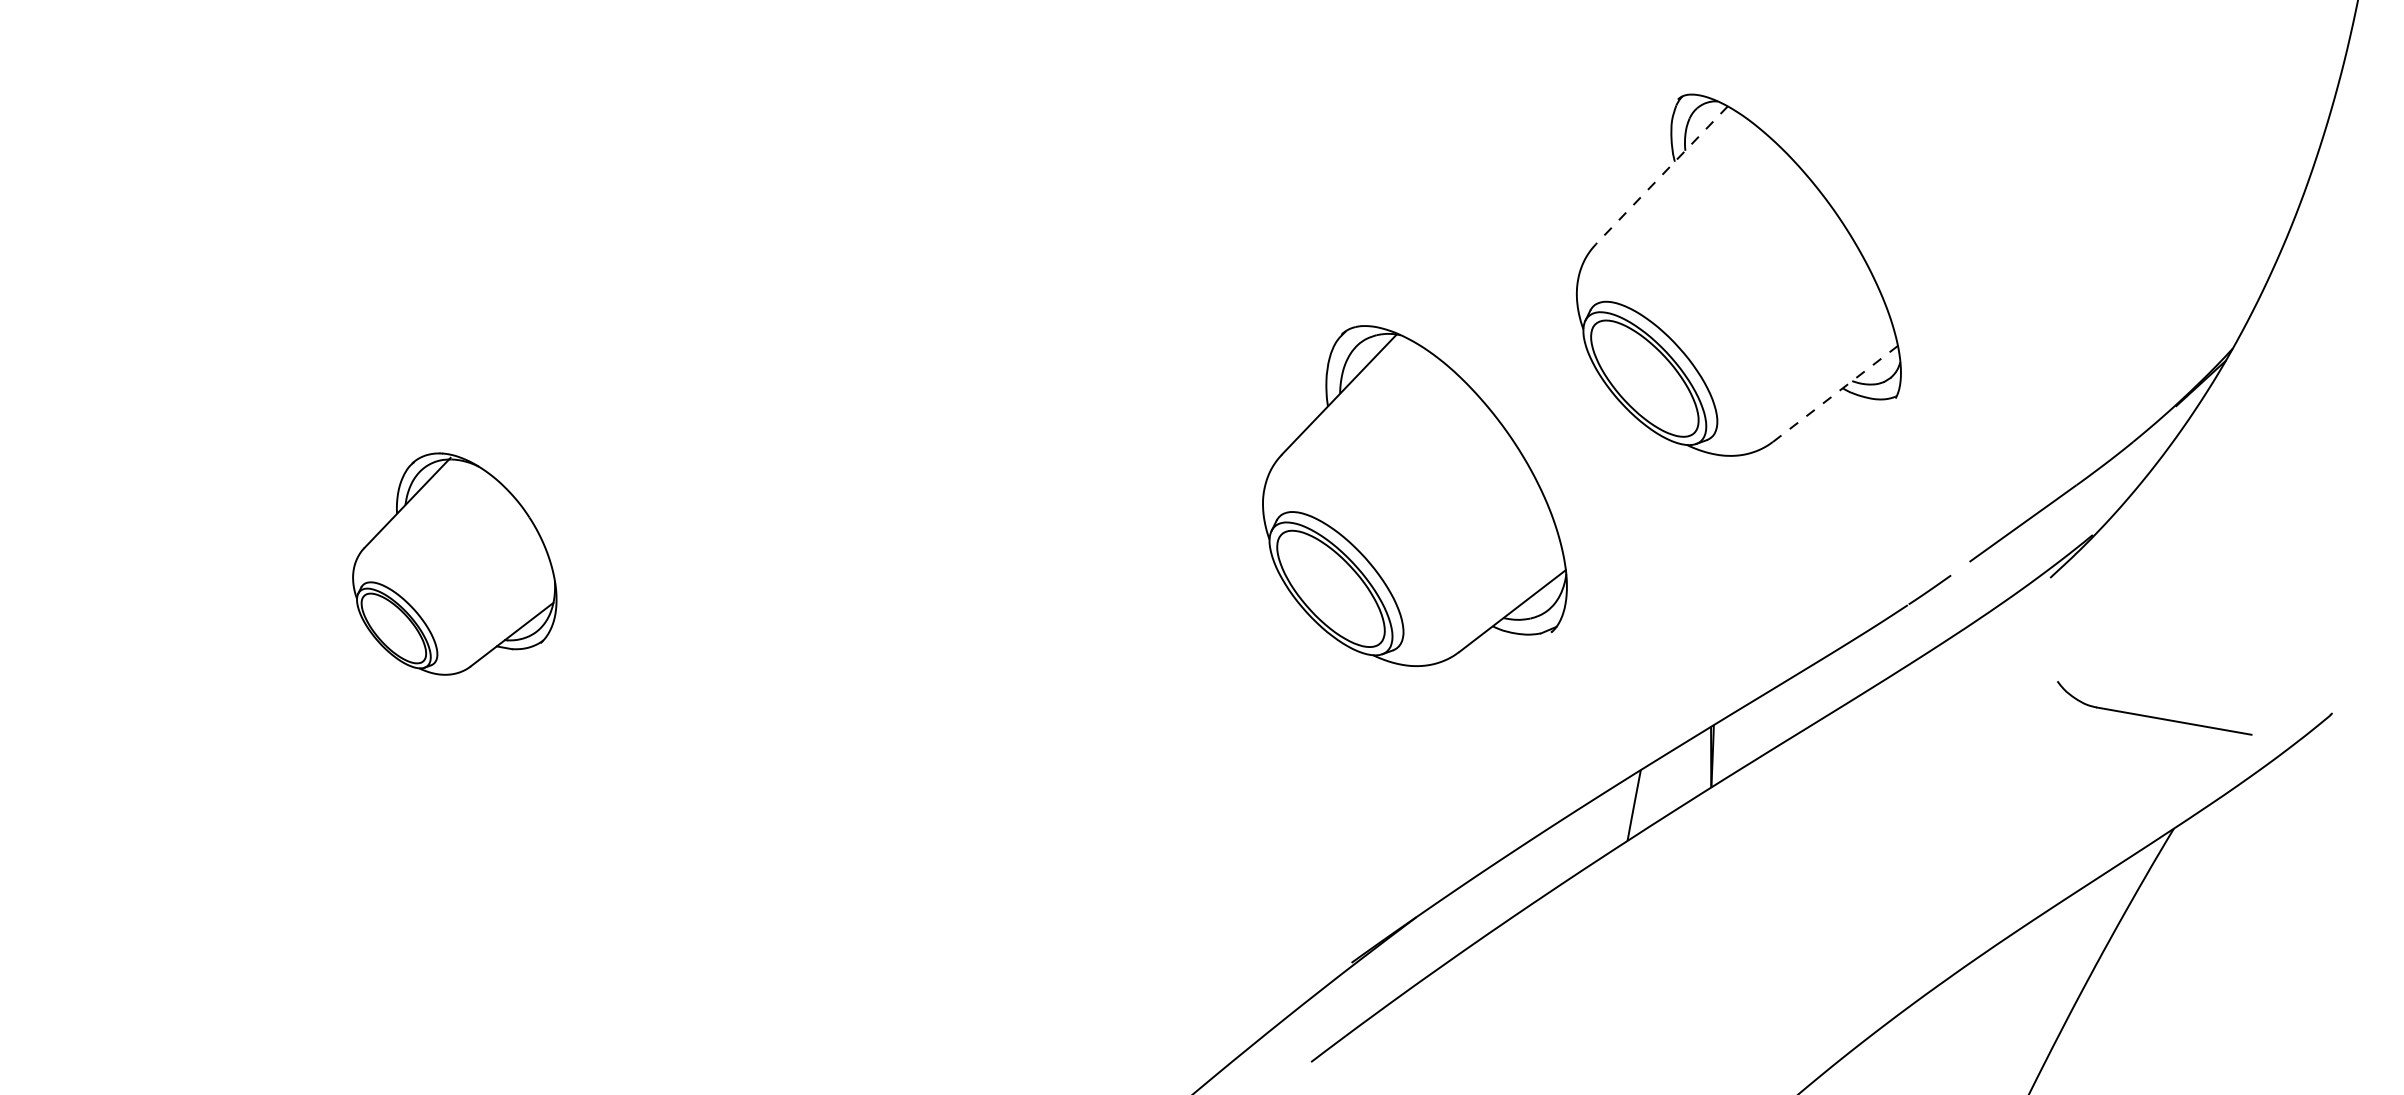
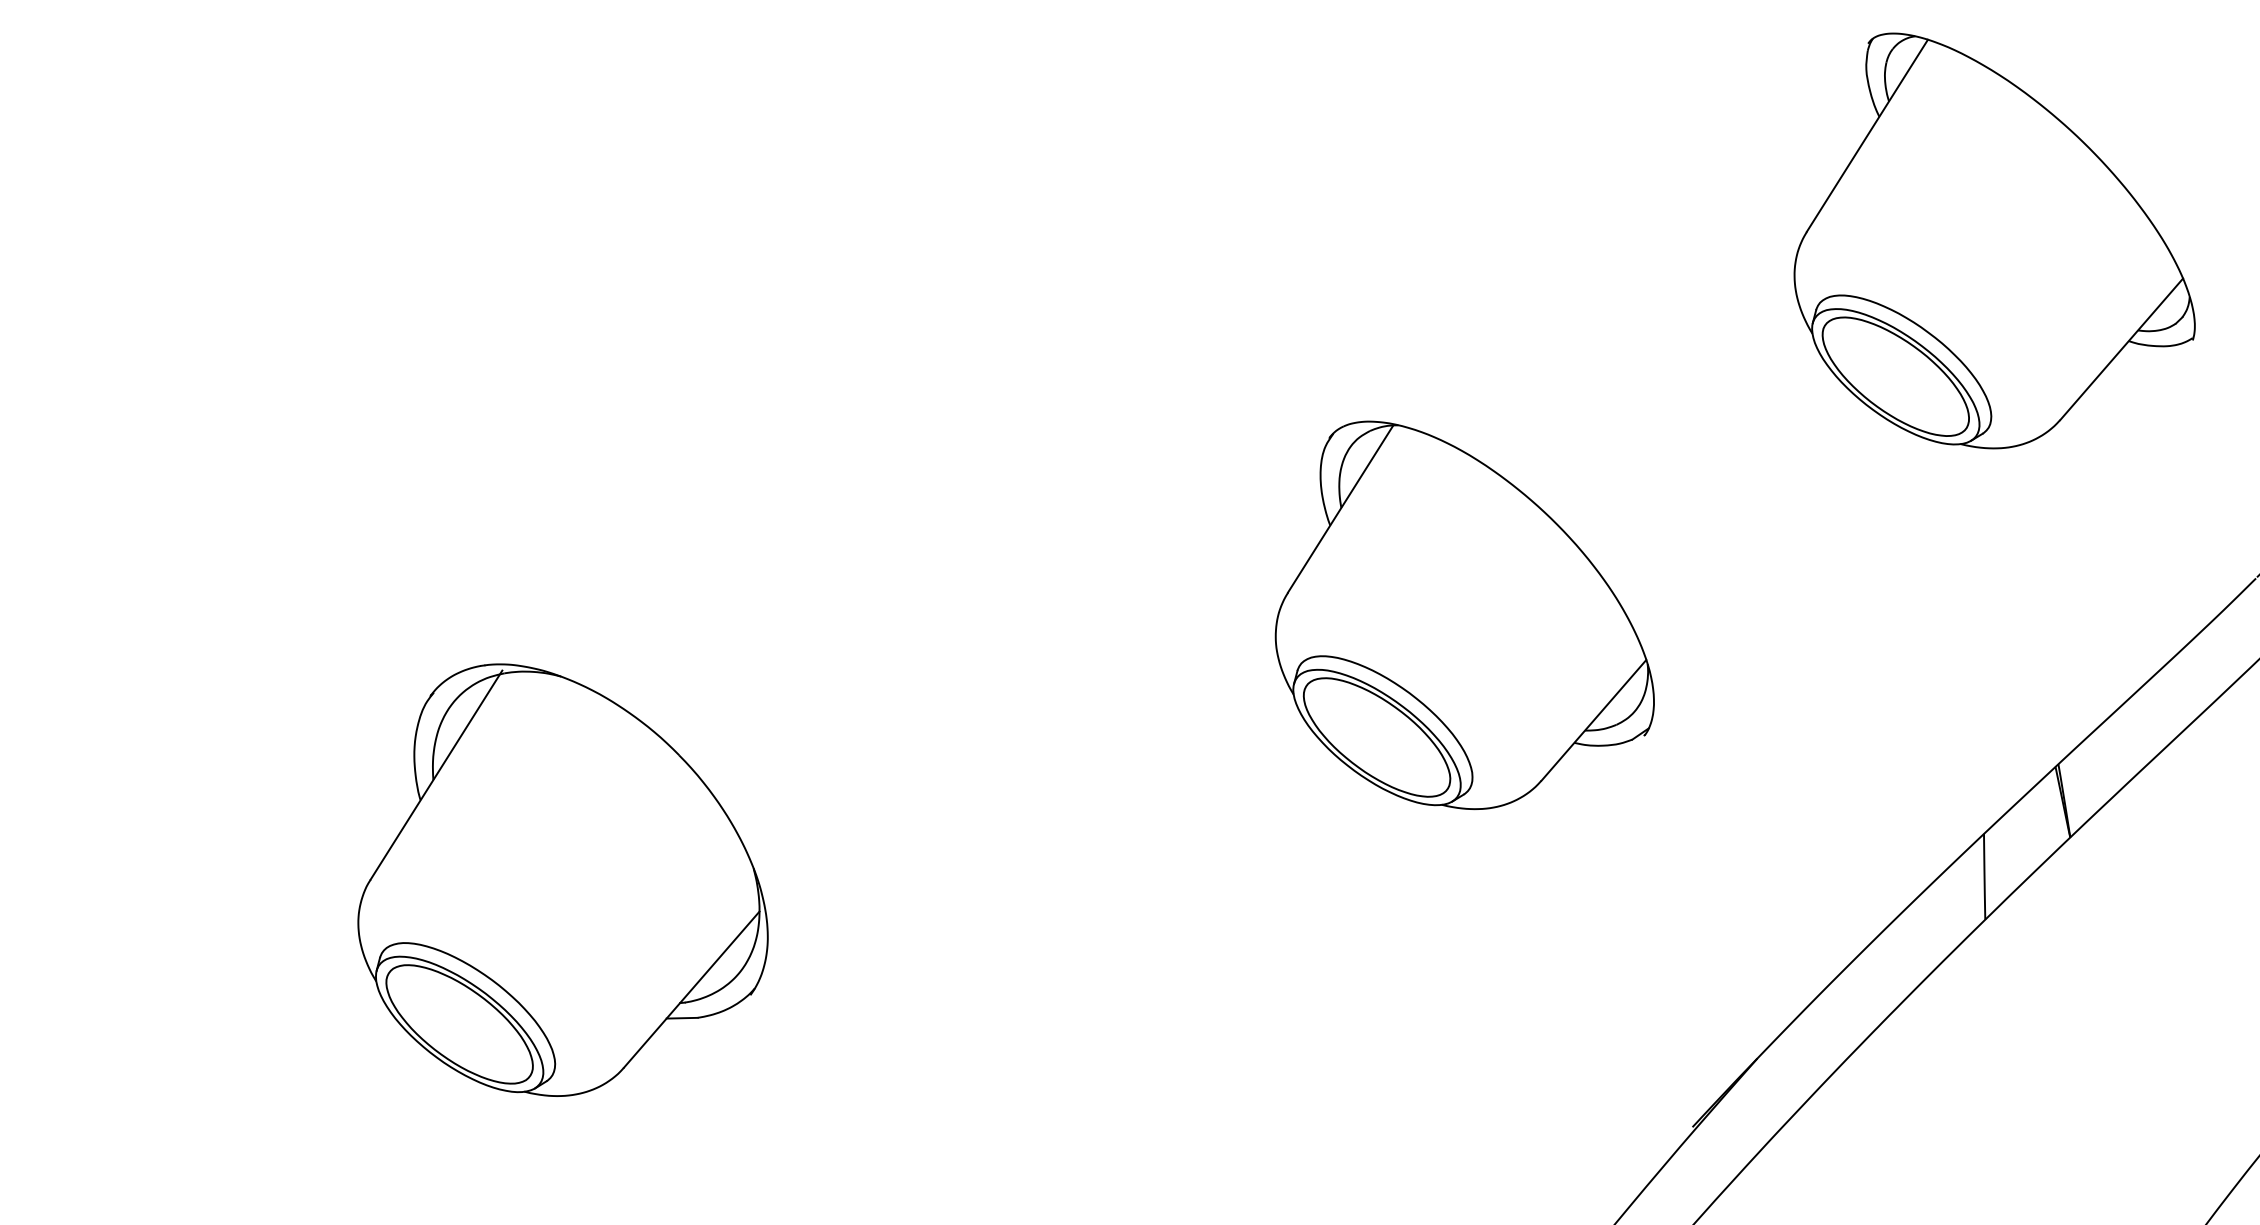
line: (1661, 175) -> (1867, 136), dashed -> solid
line: (1835, 393) -> (2121, 348), dashed -> solid
part: (1414, 495) -> (1452, 608), moved
part: (454, 563) -> (552, 874), size x1.67

